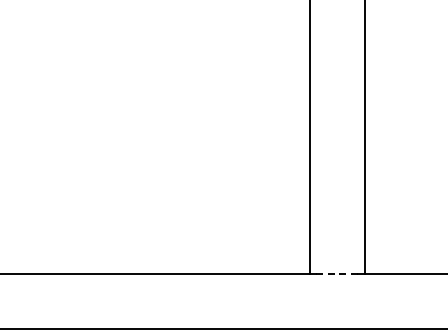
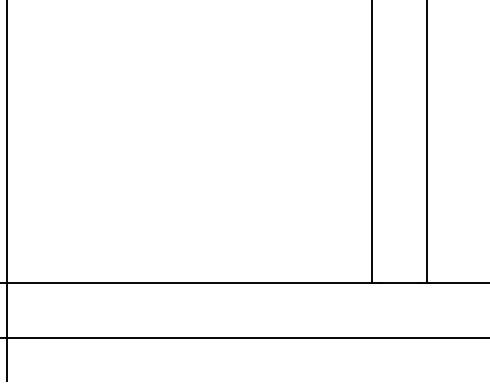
line: (337, 274) -> (399, 283), dashed -> solid

